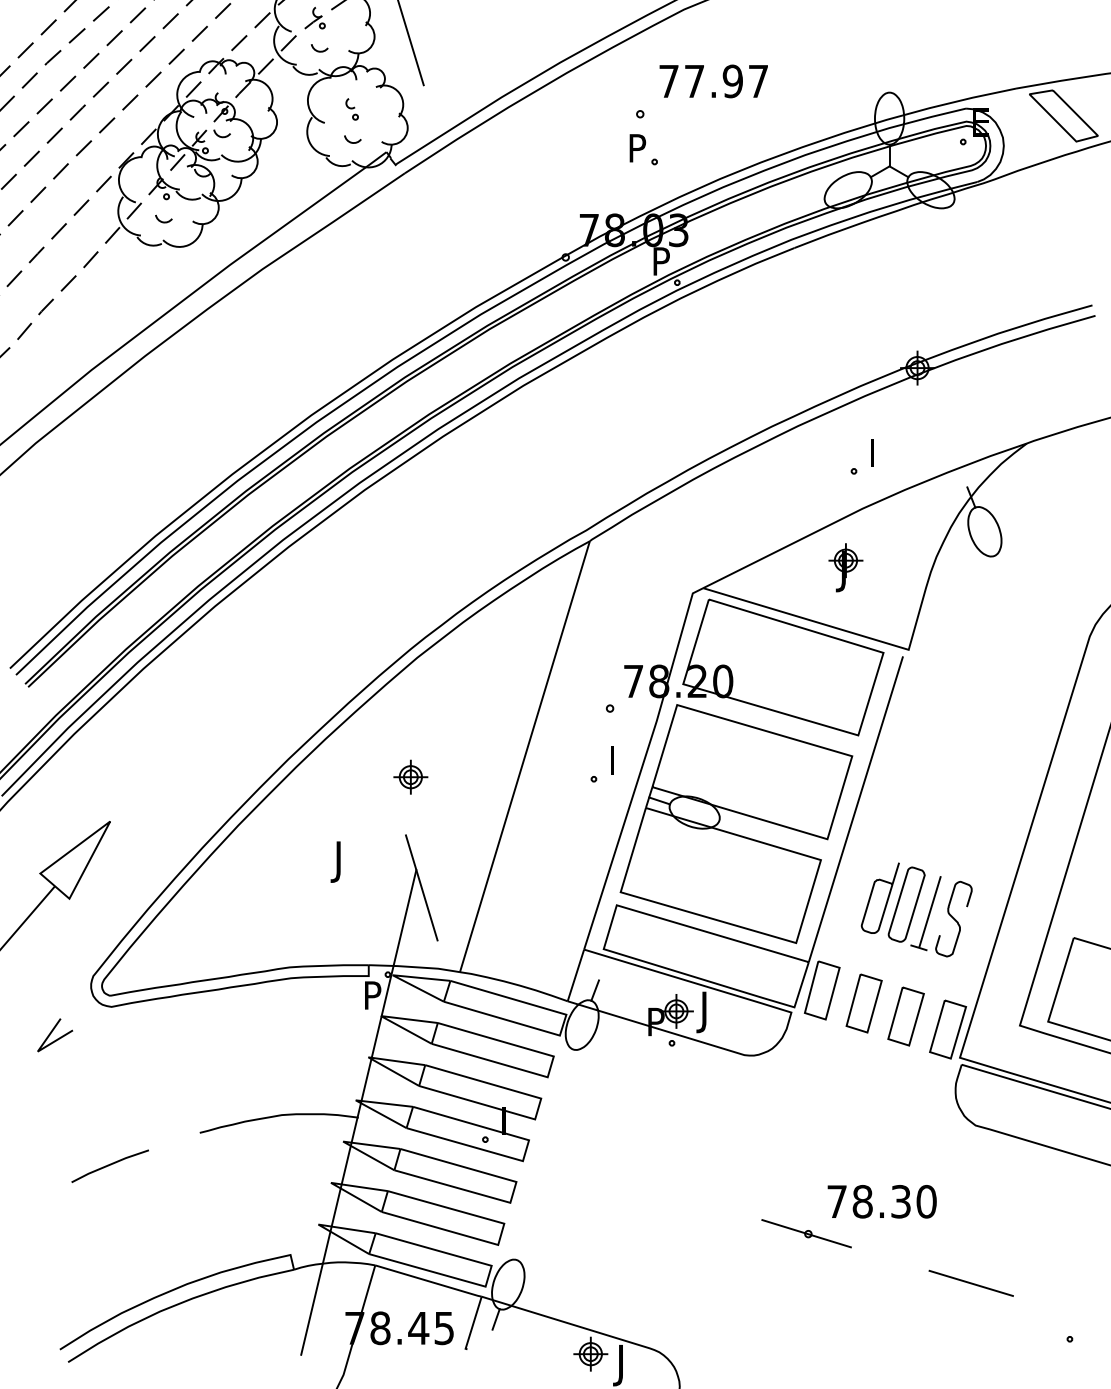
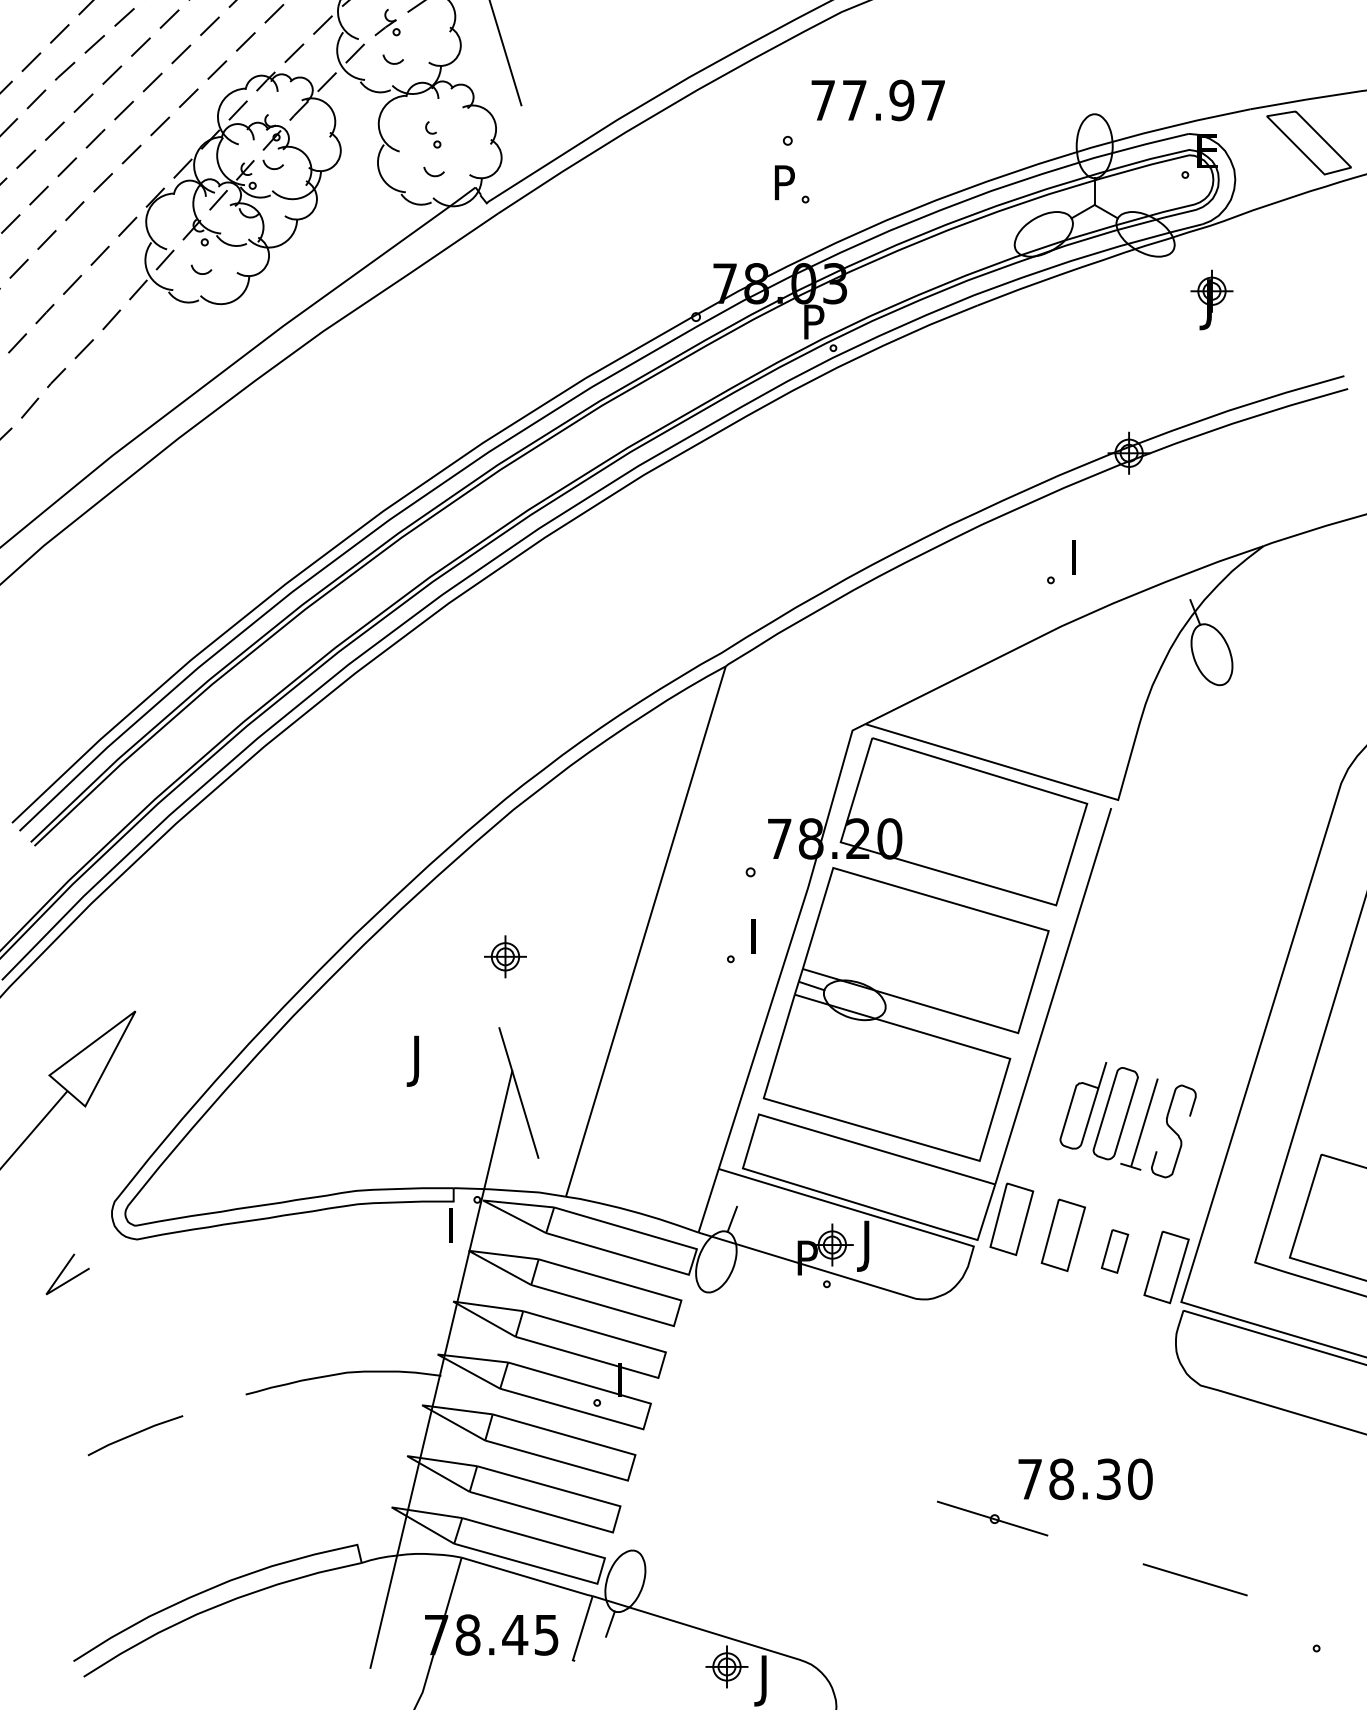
part: (845, 567) -> (1211, 299), moved
text: (373, 995) -> (459, 1225), P -> I
part: (905, 1016) -> (1114, 1251), size x0.6

